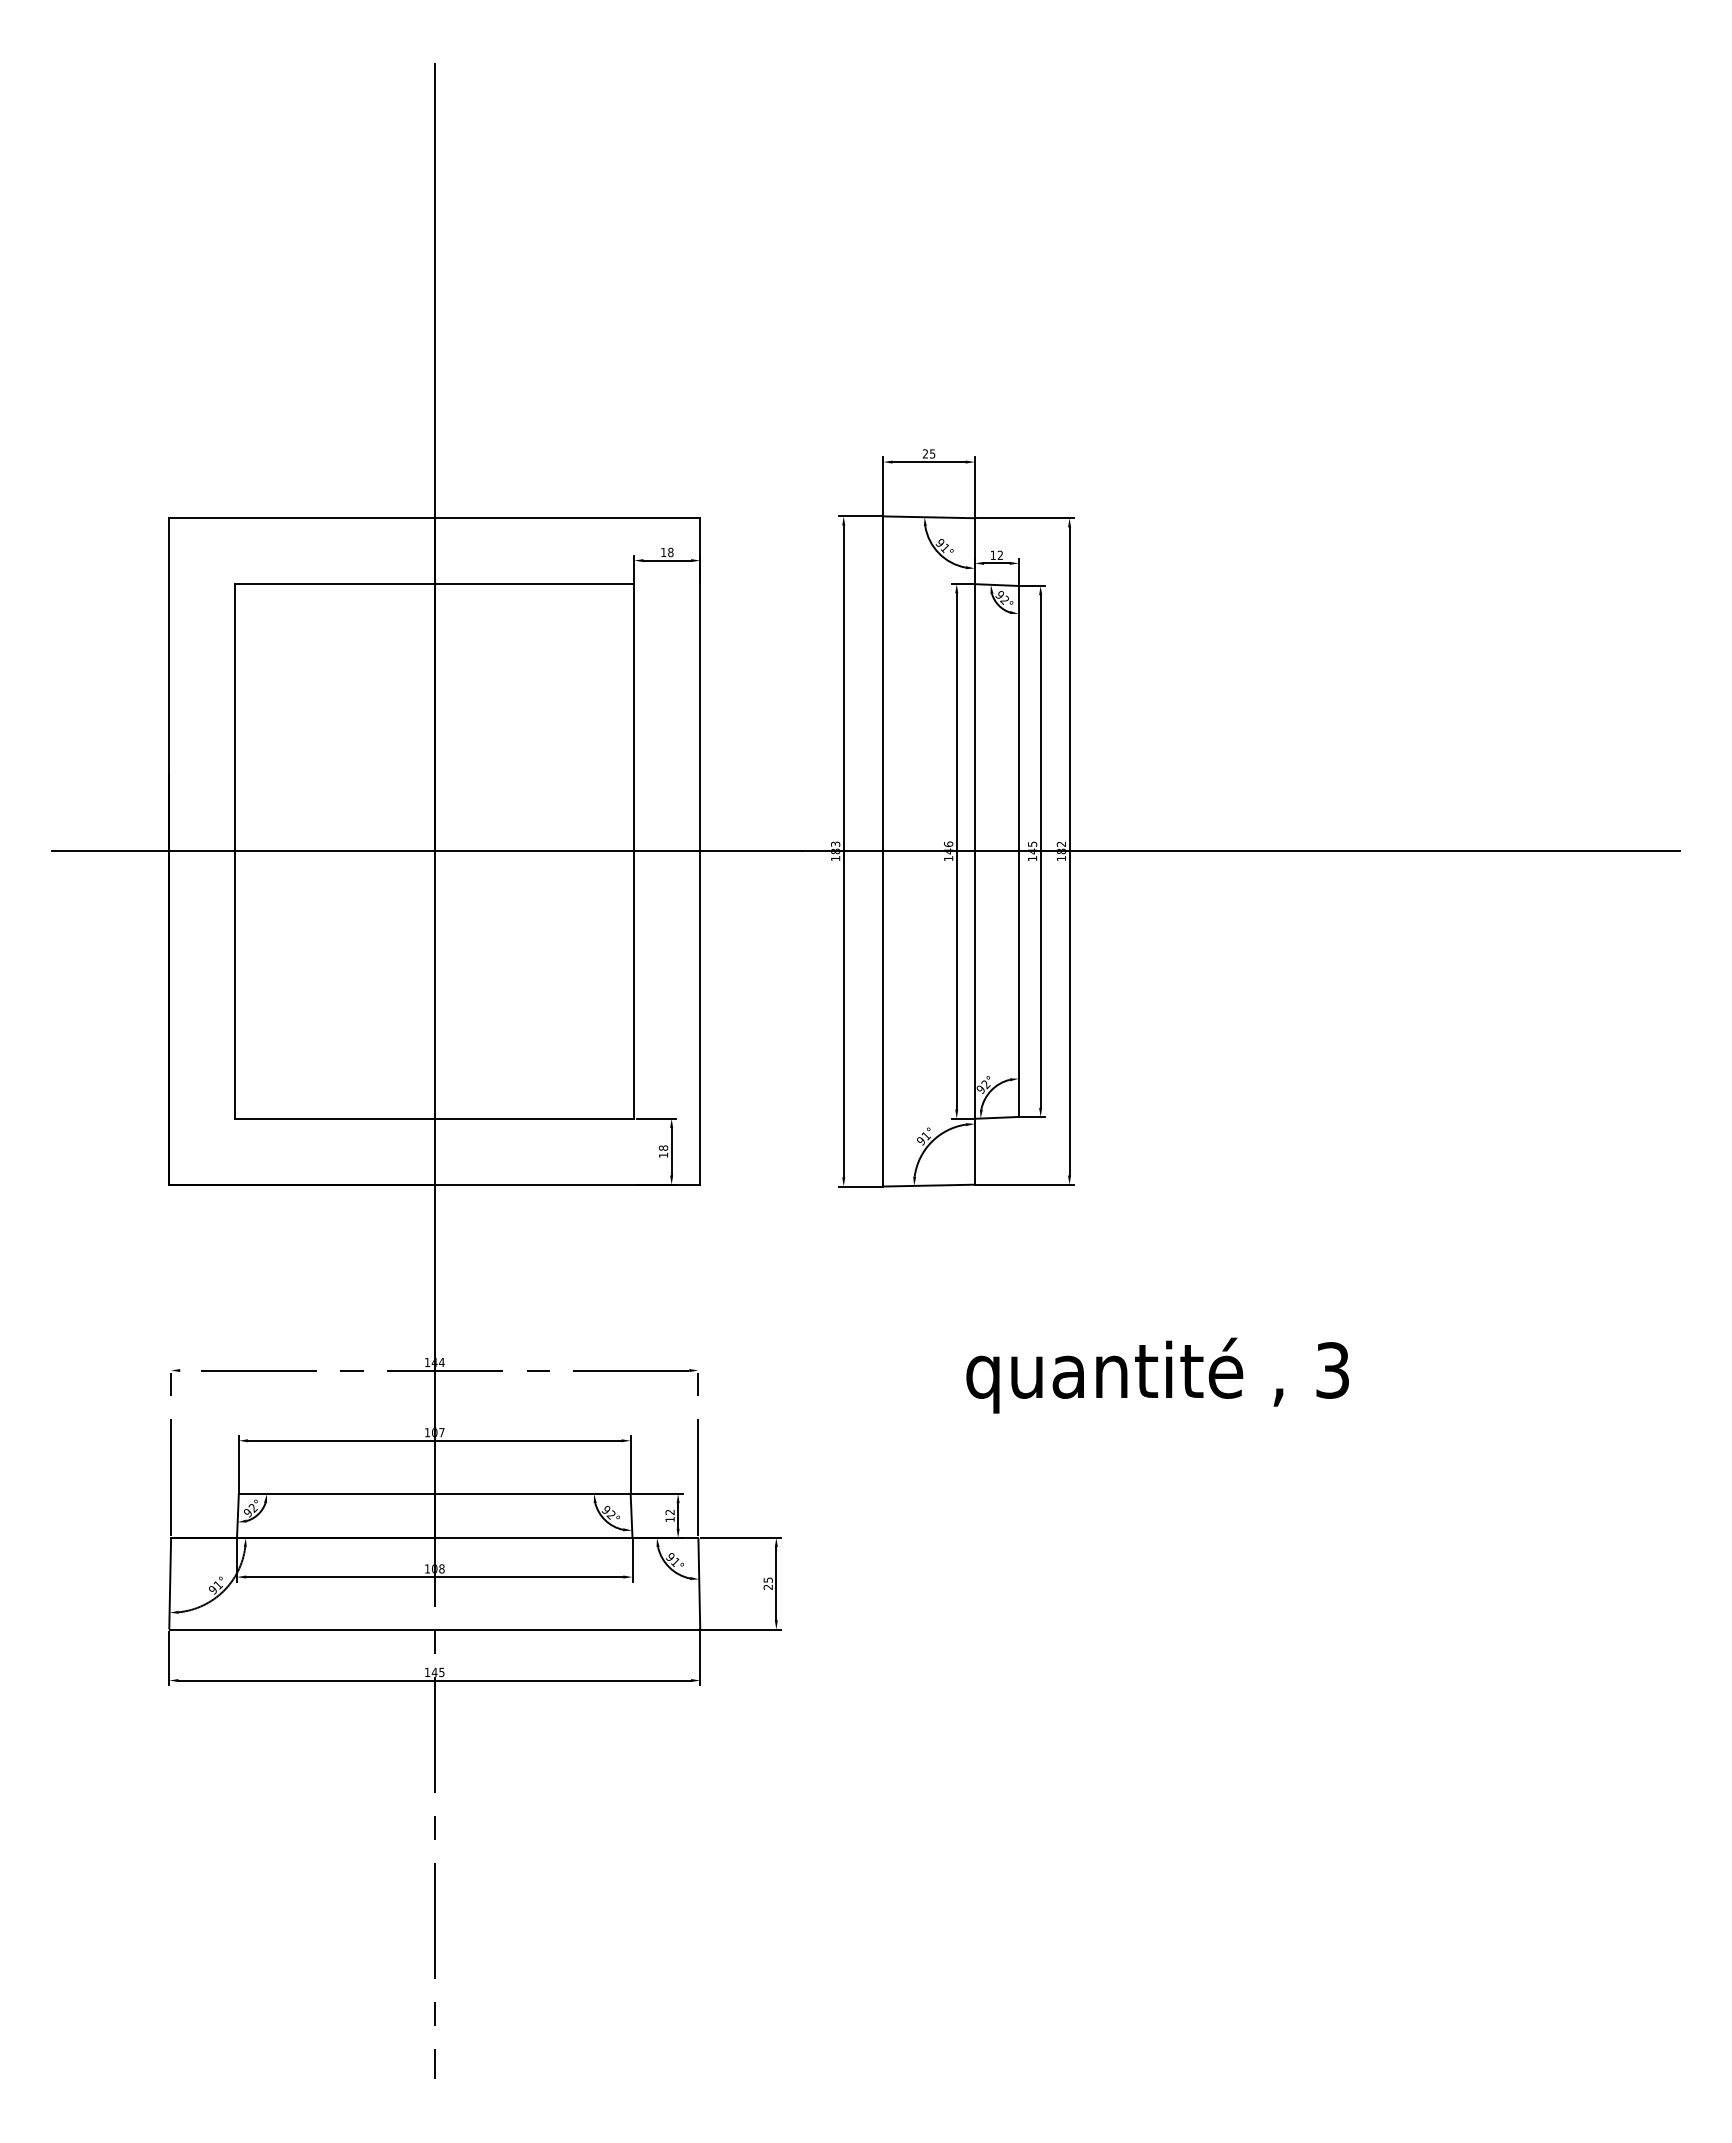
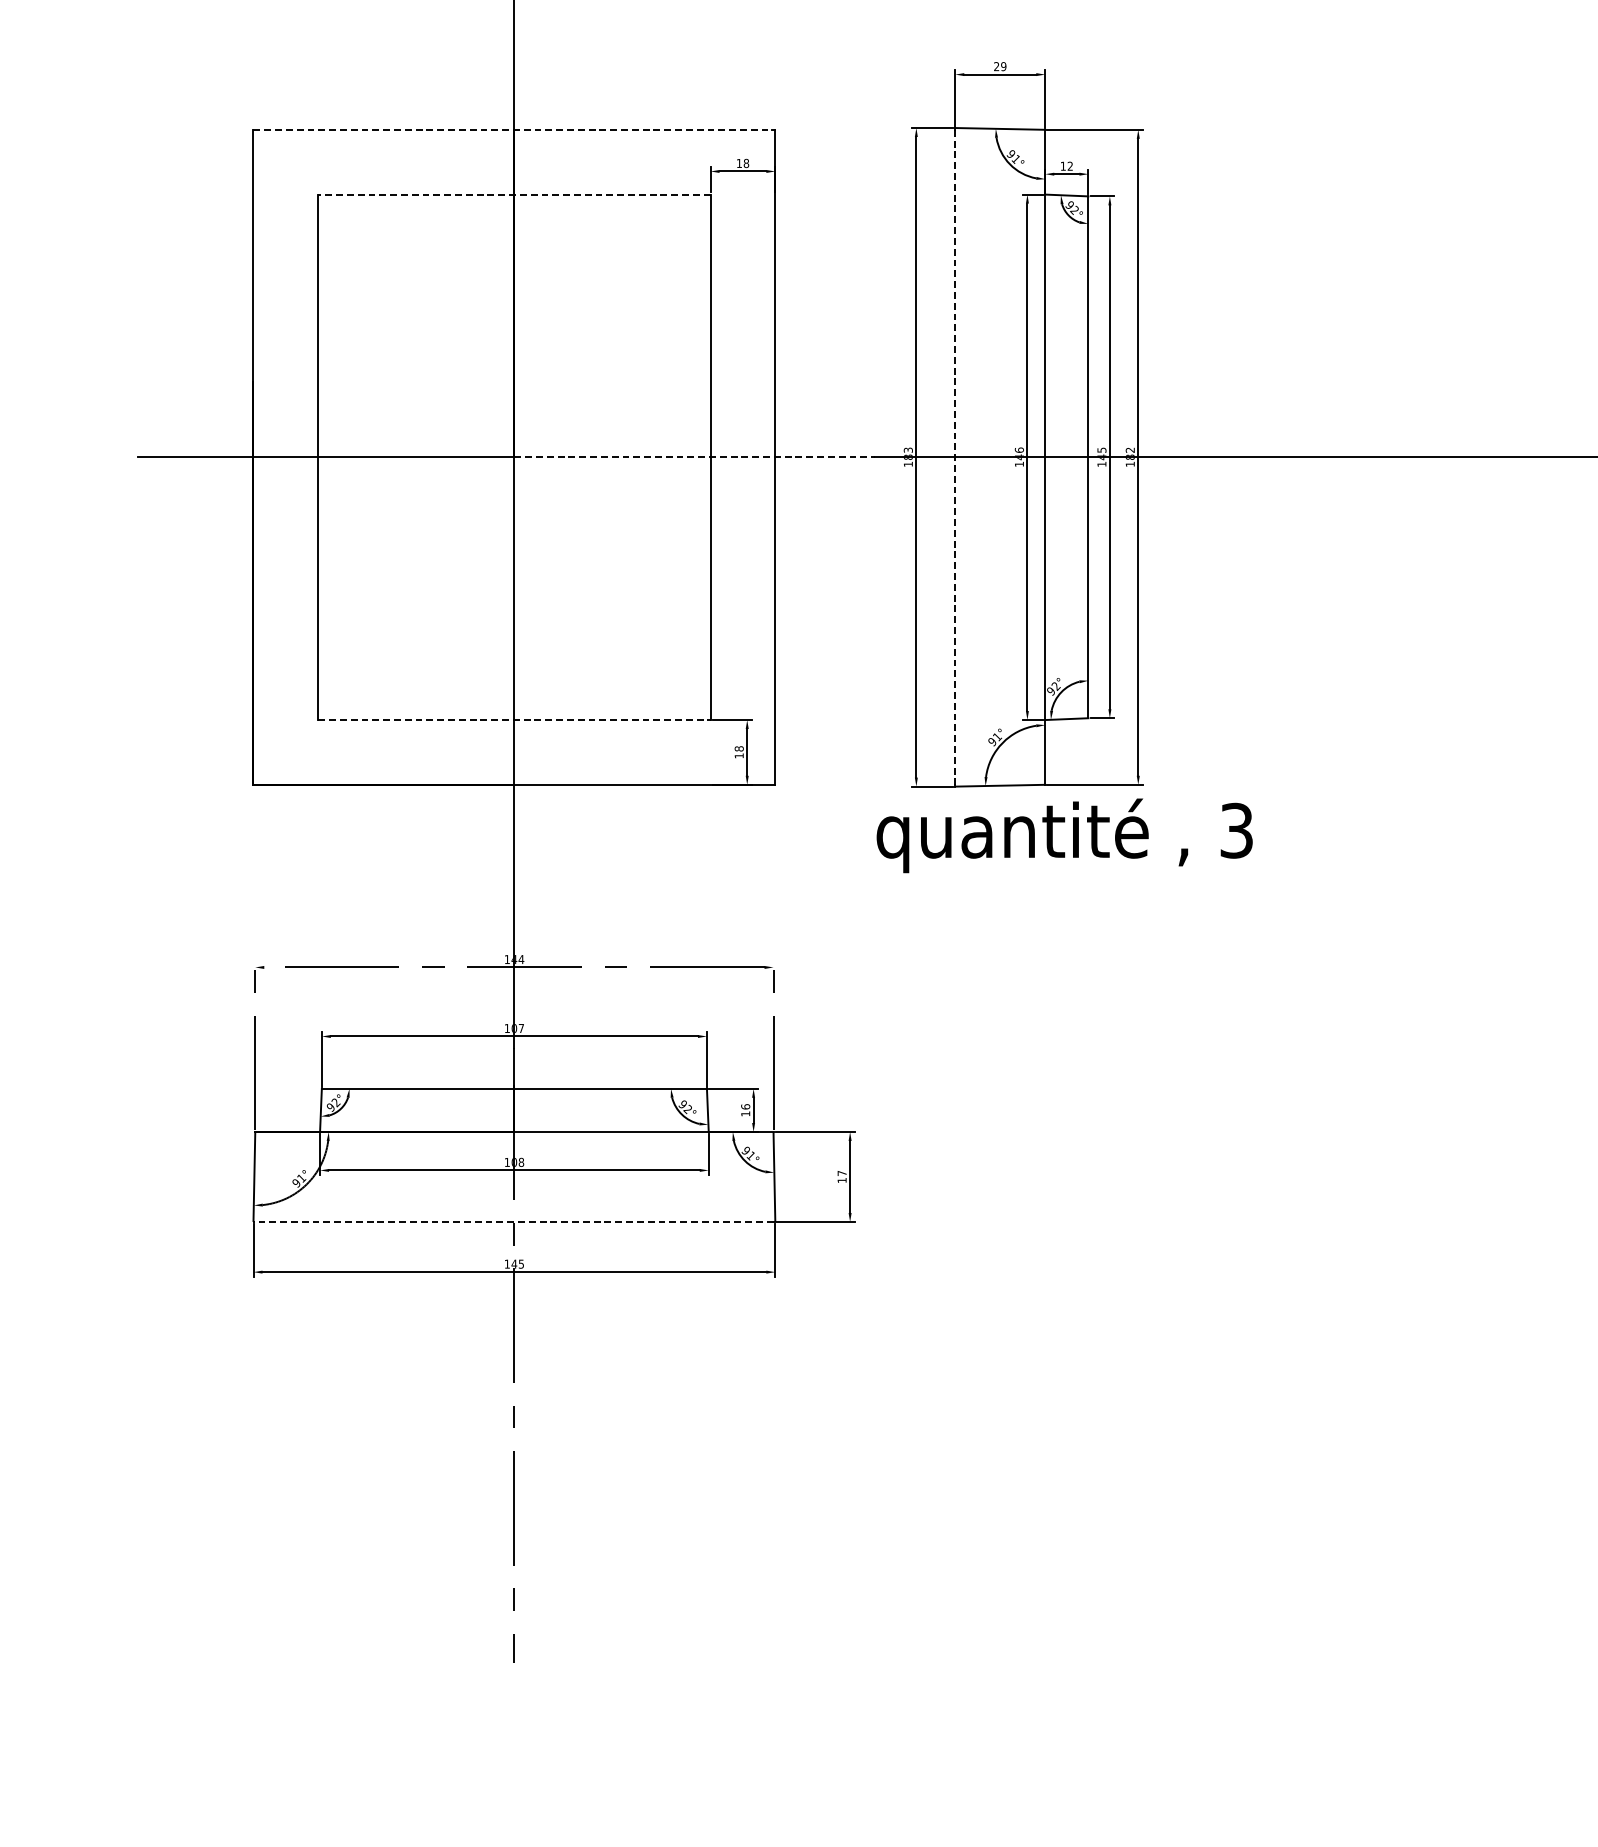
text: (932, 453) -> (1003, 66), 25 -> 29
line: (432, 518) -> (512, 130), solid -> dashed
line: (434, 584) -> (514, 194), solid -> dashed
line: (618, 851) -> (694, 457), solid -> dashed
line: (883, 851) -> (955, 457), solid -> dashed
line: (434, 1118) -> (514, 719), solid -> dashed
text: (1157, 1375) -> (1064, 835), moved
text: (669, 1512) -> (745, 1106), 12 -> 16
text: (767, 1583) -> (841, 1176), 25 -> 17
line: (434, 1629) -> (514, 1221), solid -> dashed

